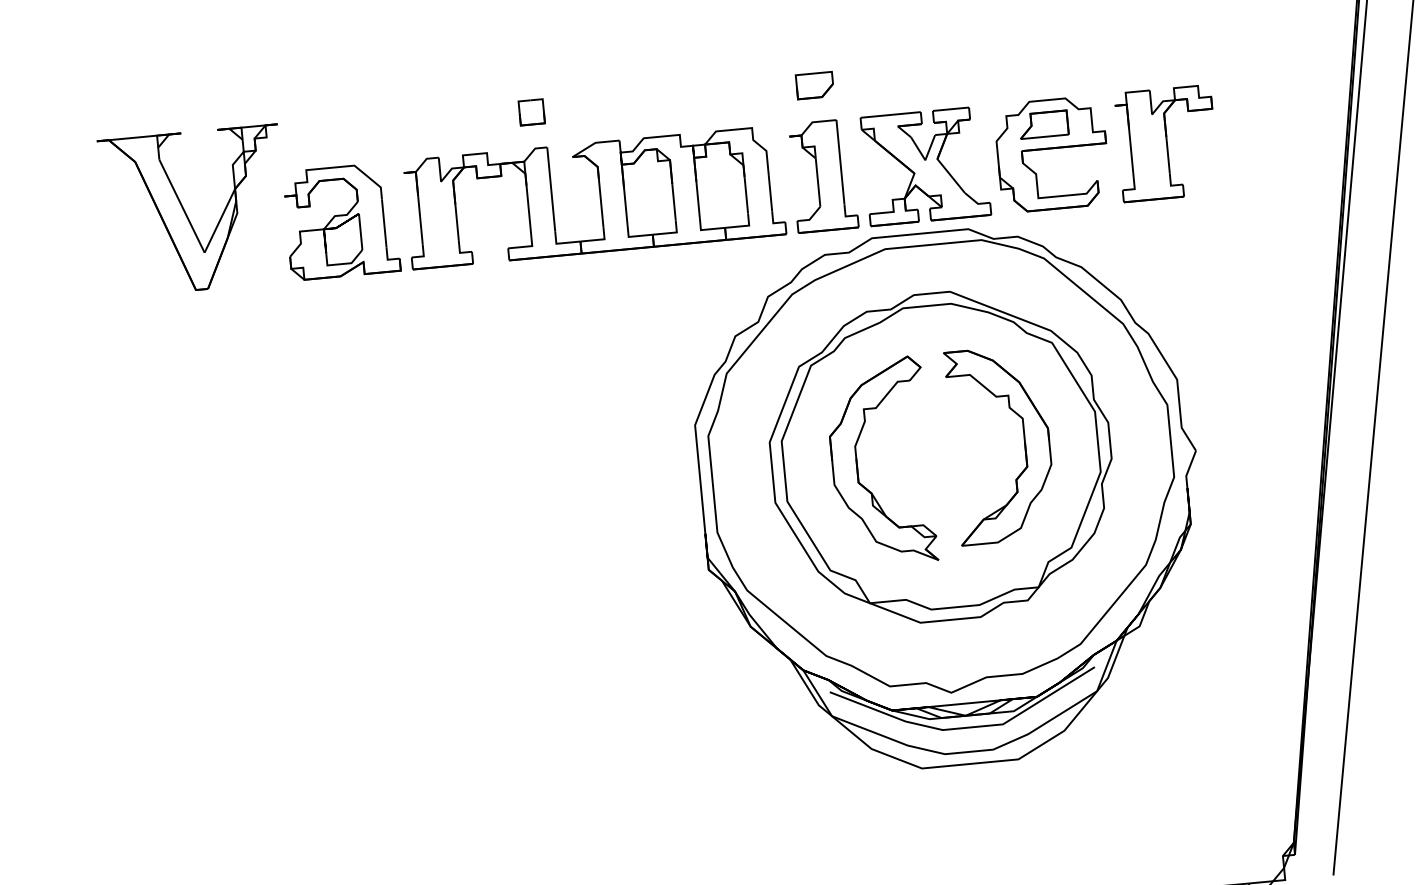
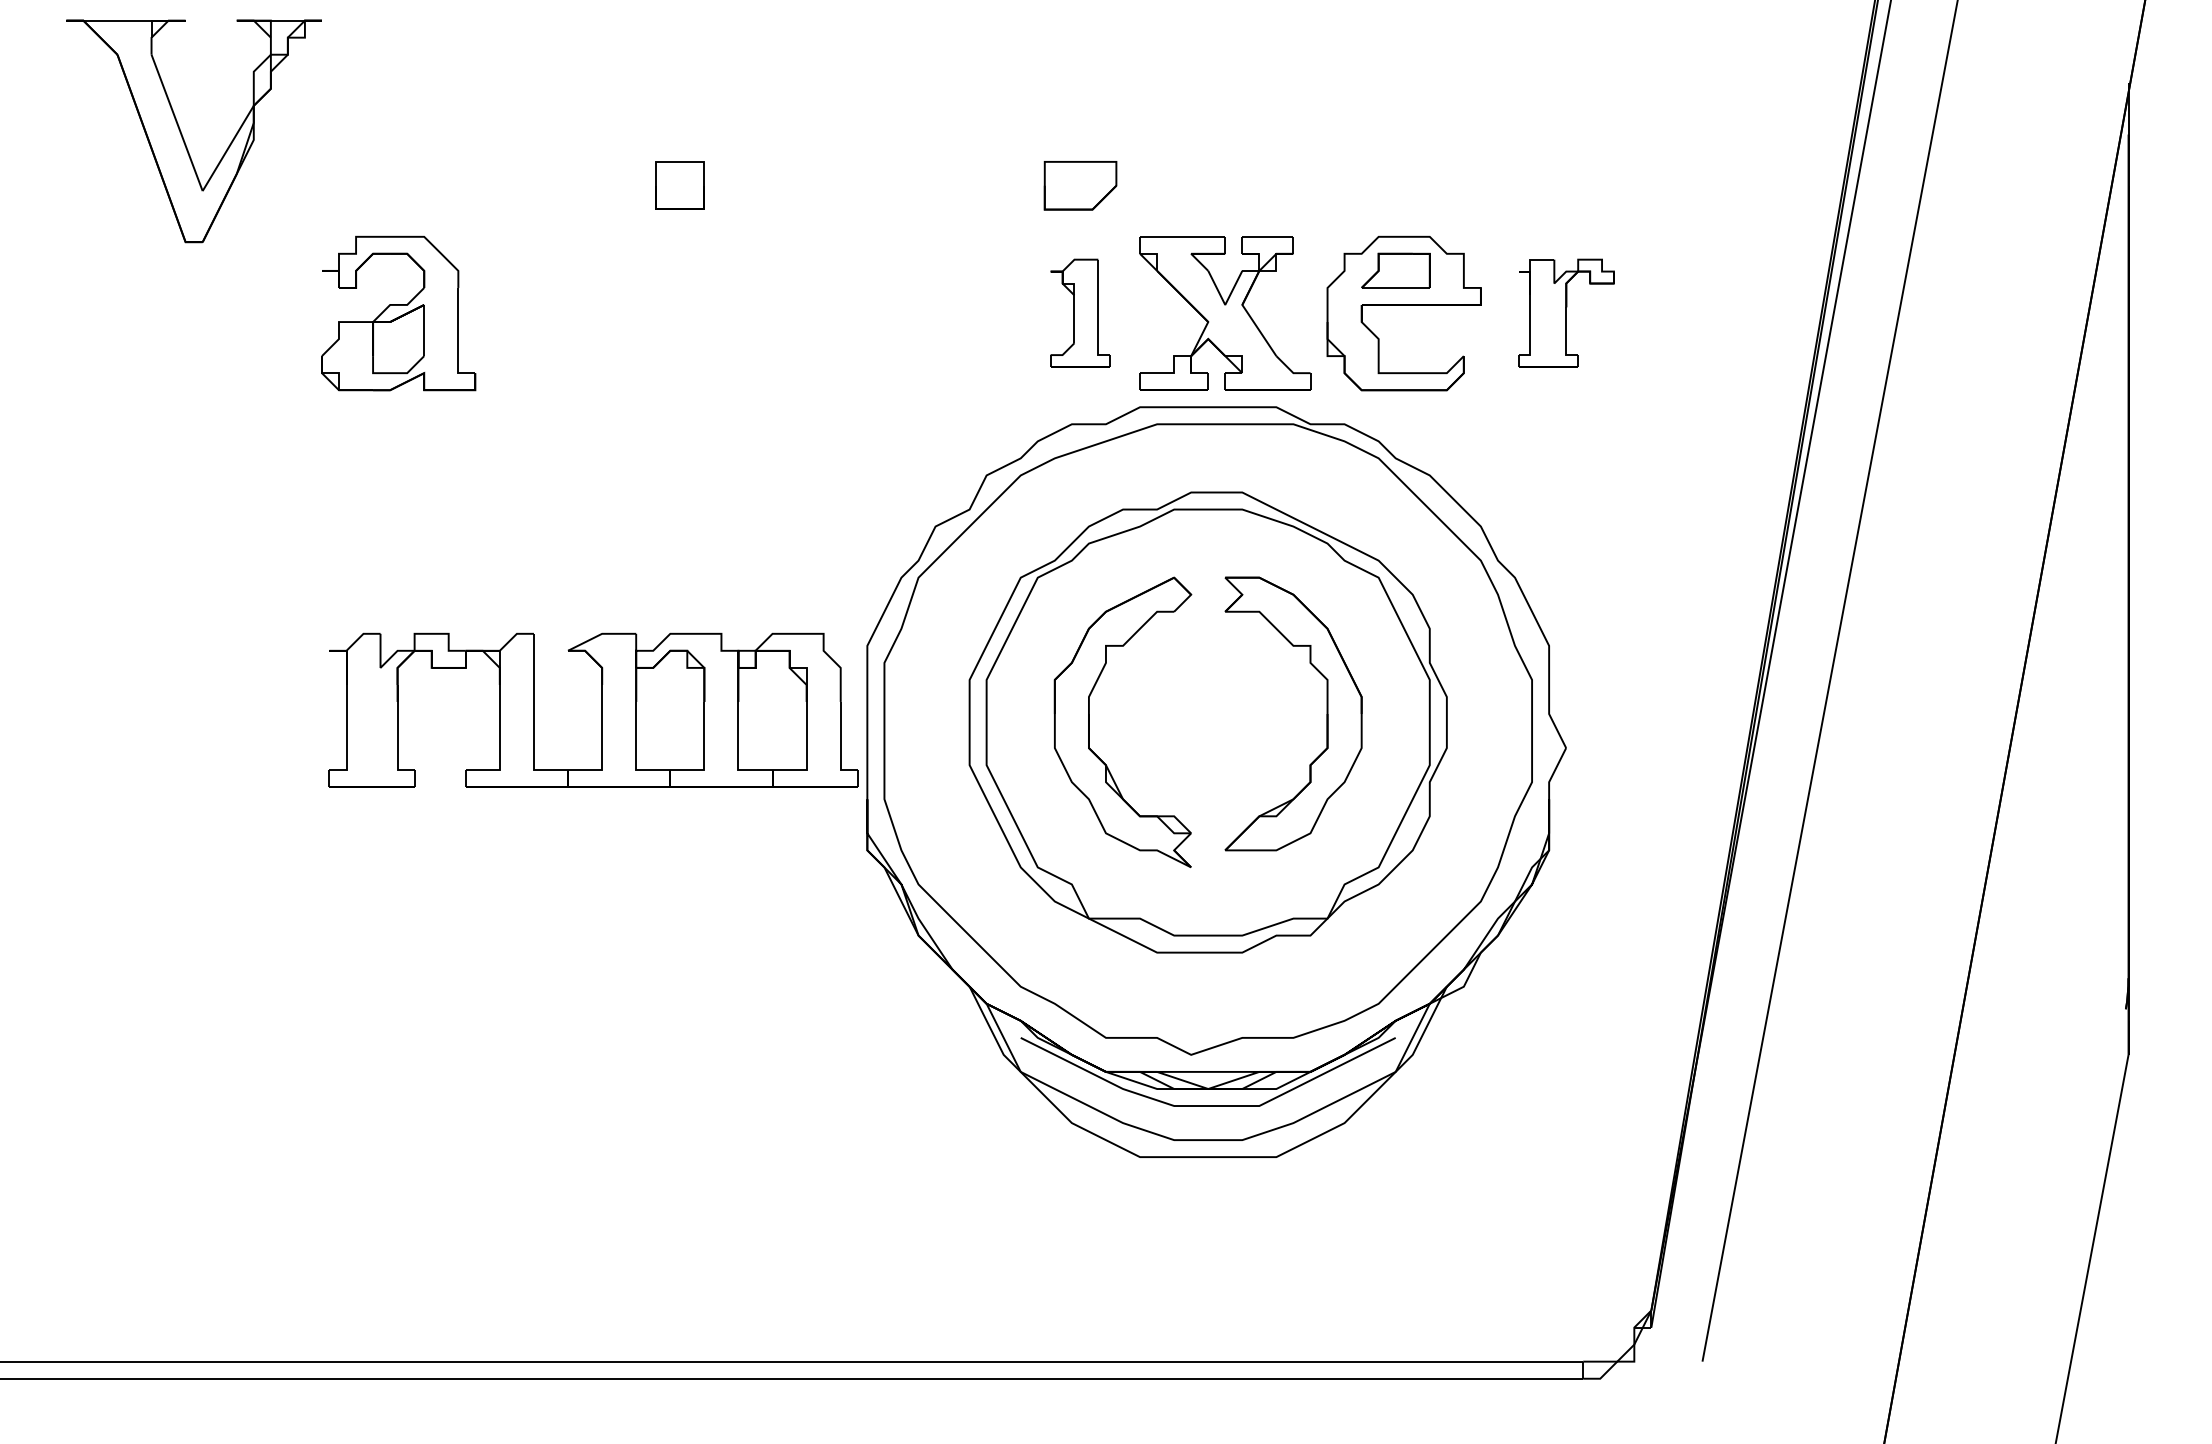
part: (814, 85) -> (1079, 185), size x1.4
part: (531, 112) -> (679, 185), size x1.4
part: (1167, 142) -> (1566, 312), size x0.7
part: (823, 175) -> (1080, 312), size x0.7
part: (600, 196) -> (601, 709), moved
part: (186, 213) -> (182, 133), moved

